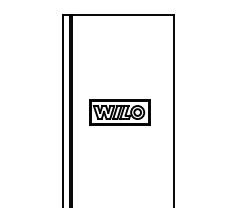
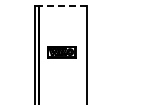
line: (123, 14) -> (63, 6), solid -> dashed

